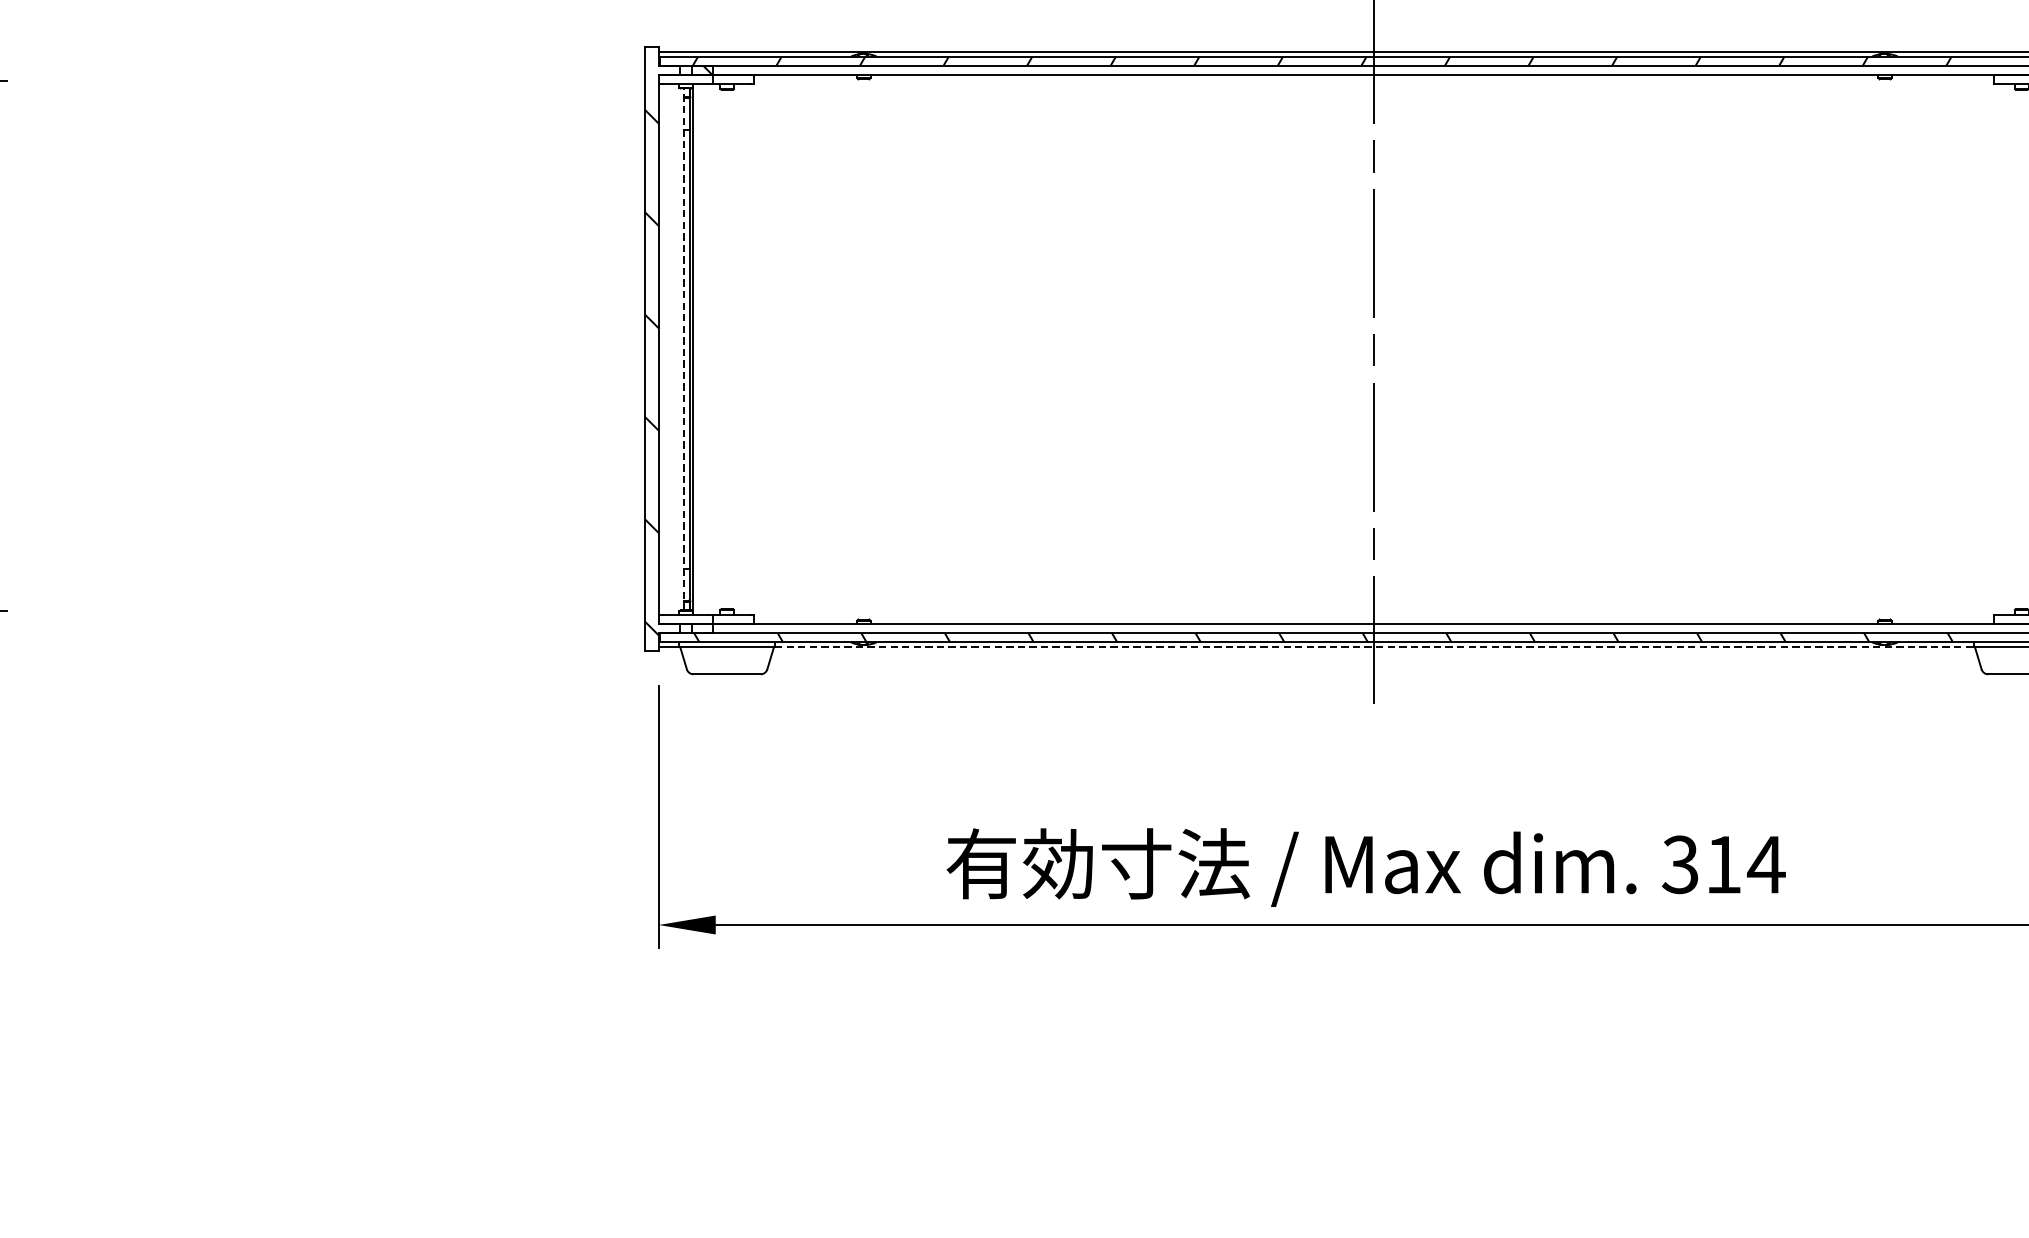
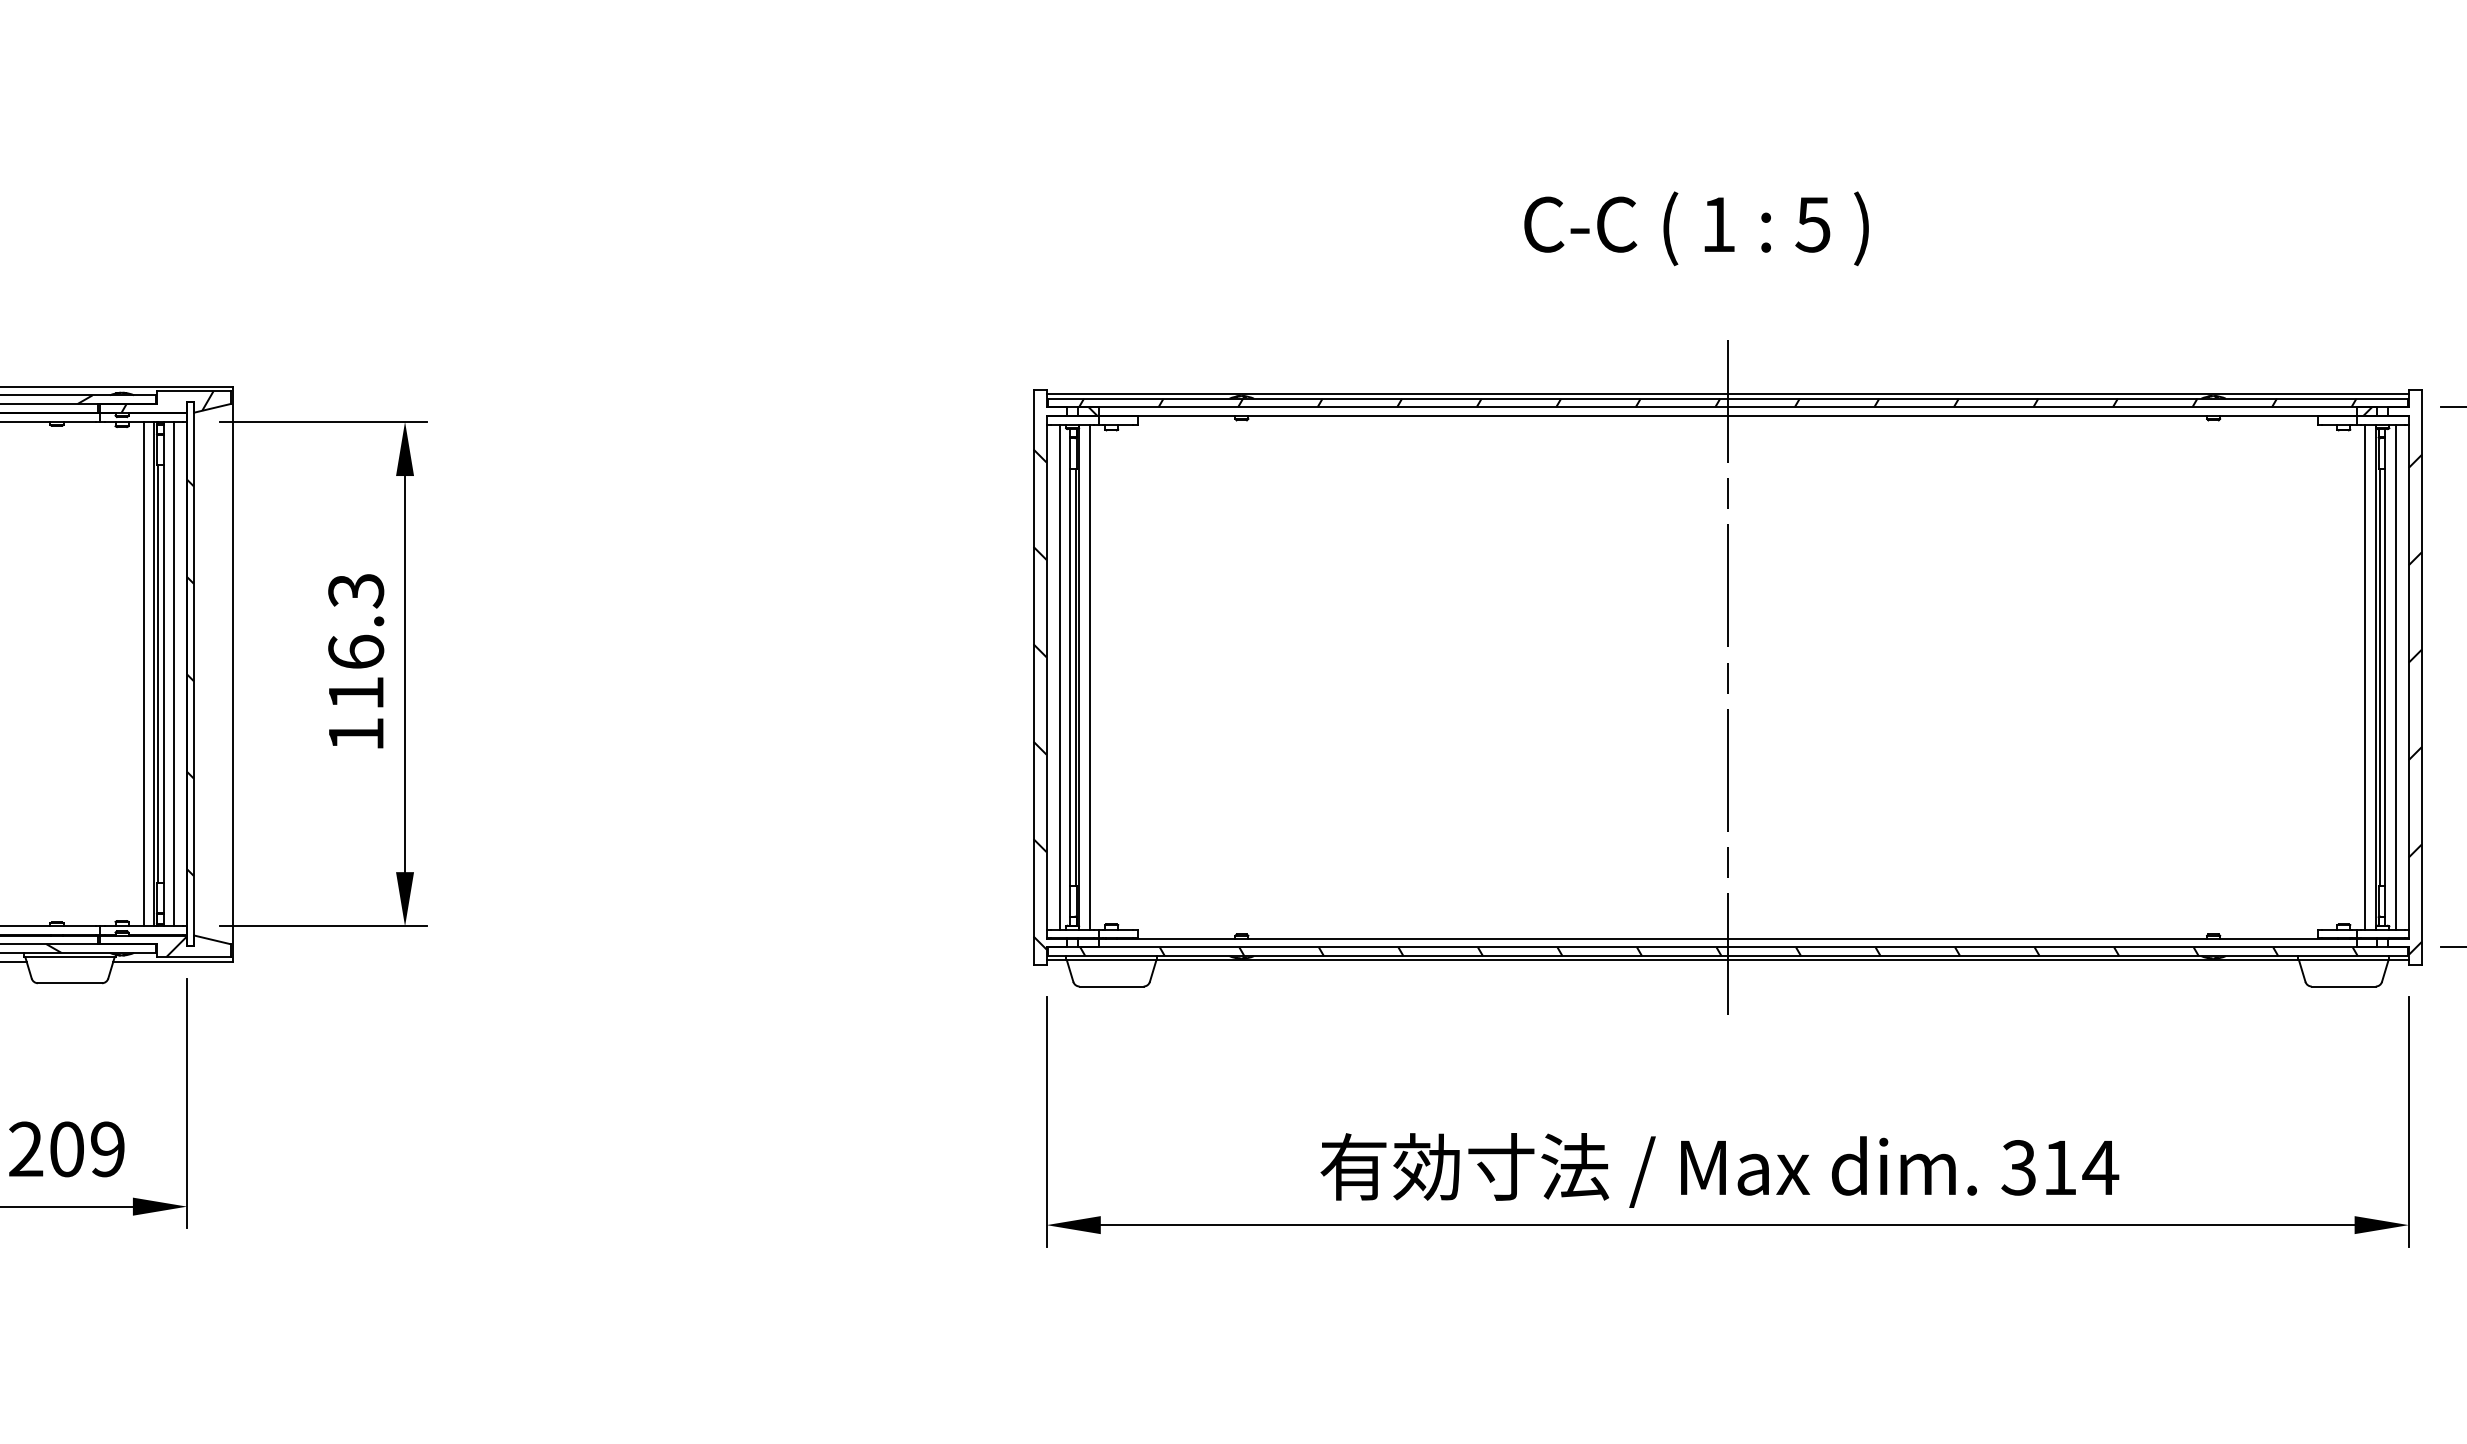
line: (683, 348) -> (1070, 676), dashed -> solid
line: (672, 349) -> (1059, 677), added
line: (703, 349) -> (1089, 677), added
line: (1374, 646) -> (1727, 960), dashed -> solid

